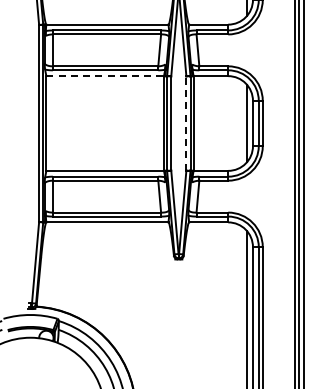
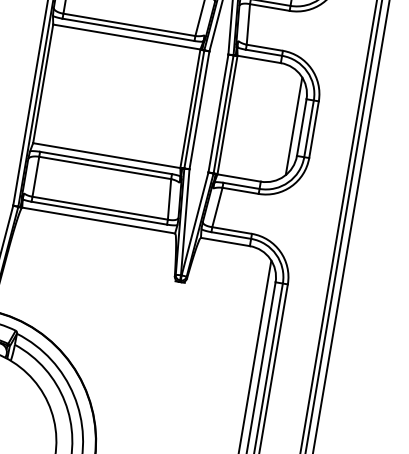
line: (105, 76) -> (127, 37), dashed -> solid
line: (186, 123) -> (218, 113), dashed -> solid

